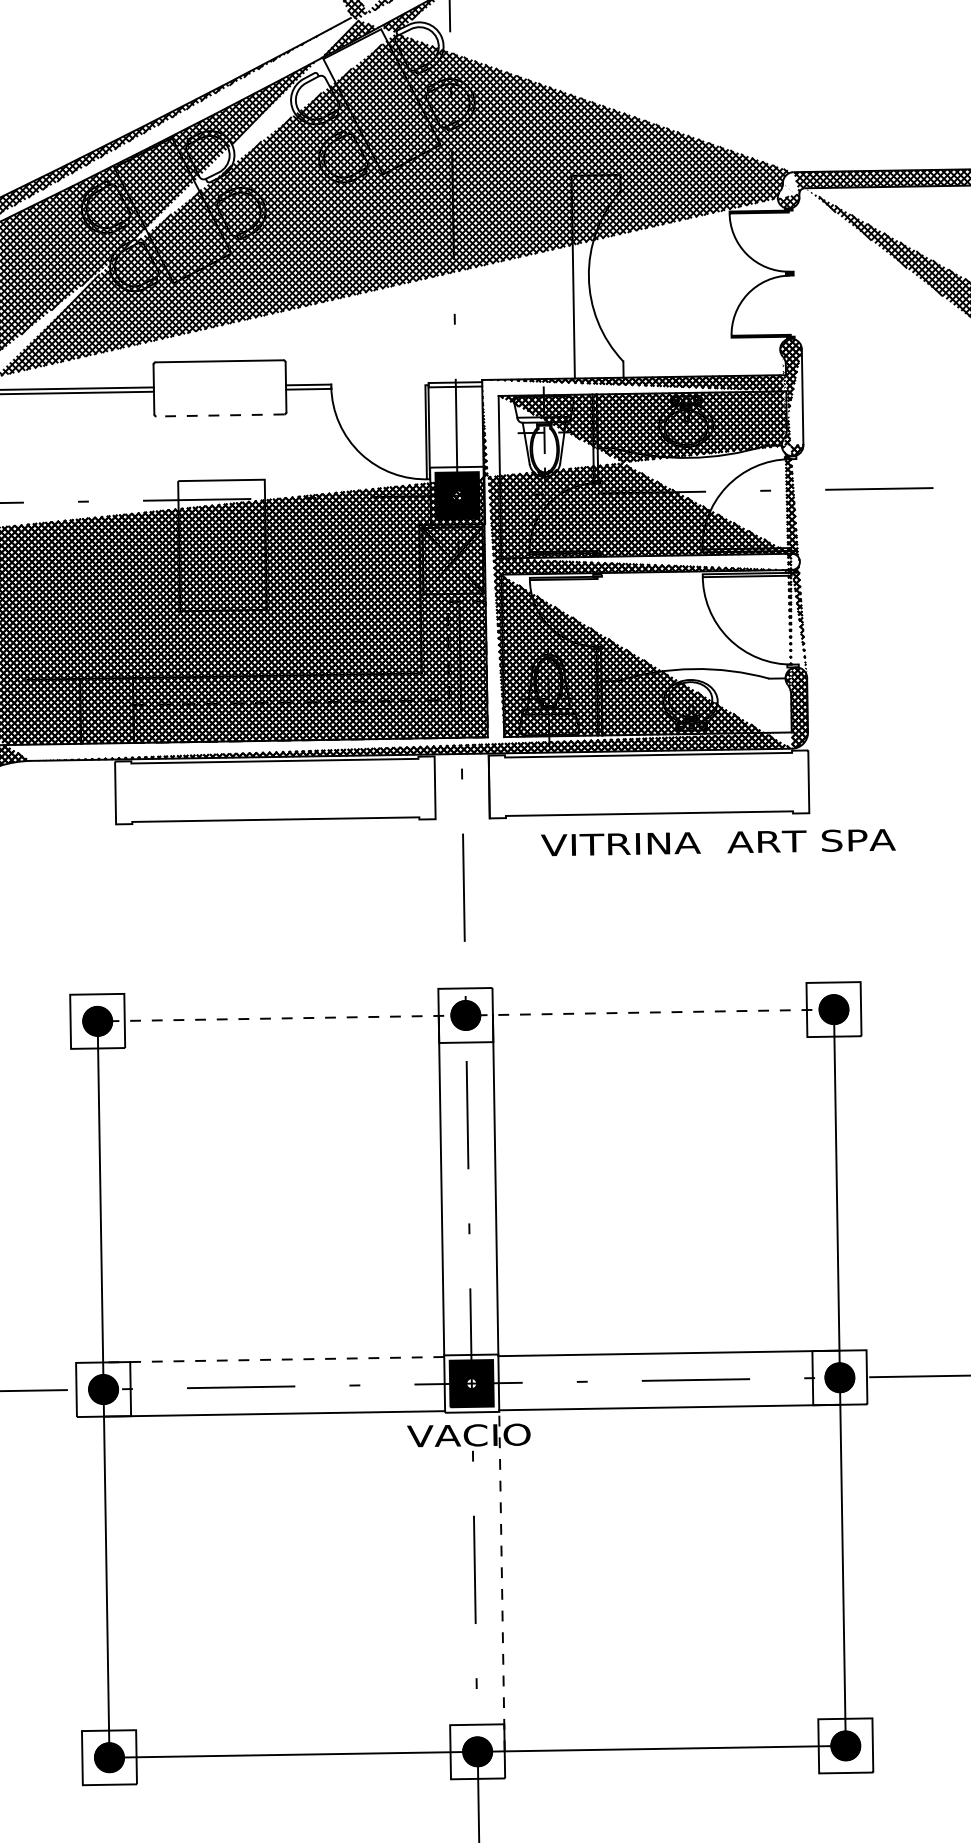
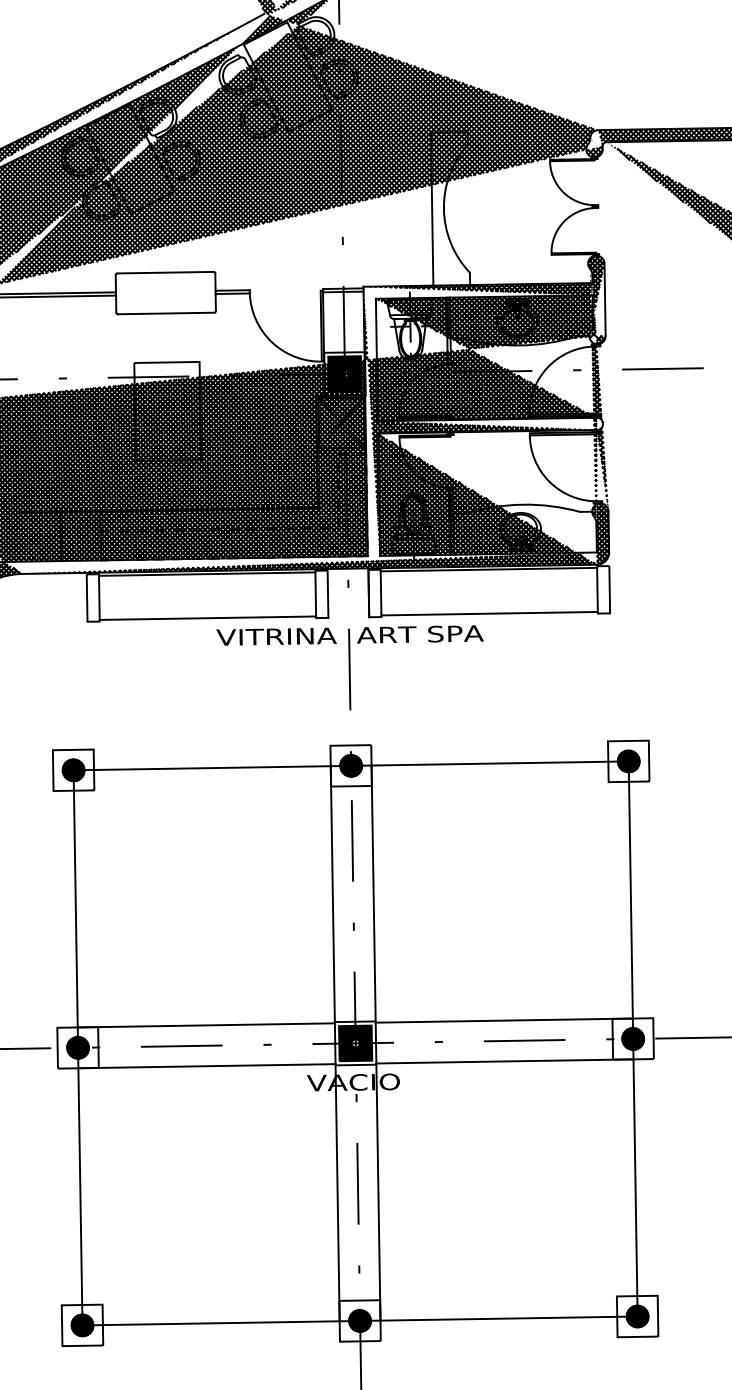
line: (220, 415) -> (166, 313), dashed -> solid
line: (792, 781) -> (597, 589), added
line: (505, 786) -> (381, 593), added
line: (418, 787) -> (315, 593), added
line: (131, 792) -> (99, 597), added
text: (718, 842) -> (350, 635), moved
line: (465, 1015) -> (350, 765), dashed -> solid
line: (273, 1359) -> (206, 1025), dashed -> solid
line: (501, 1581) -> (378, 1192), dashed -> solid
line: (447, 1582) -> (337, 1193), added

